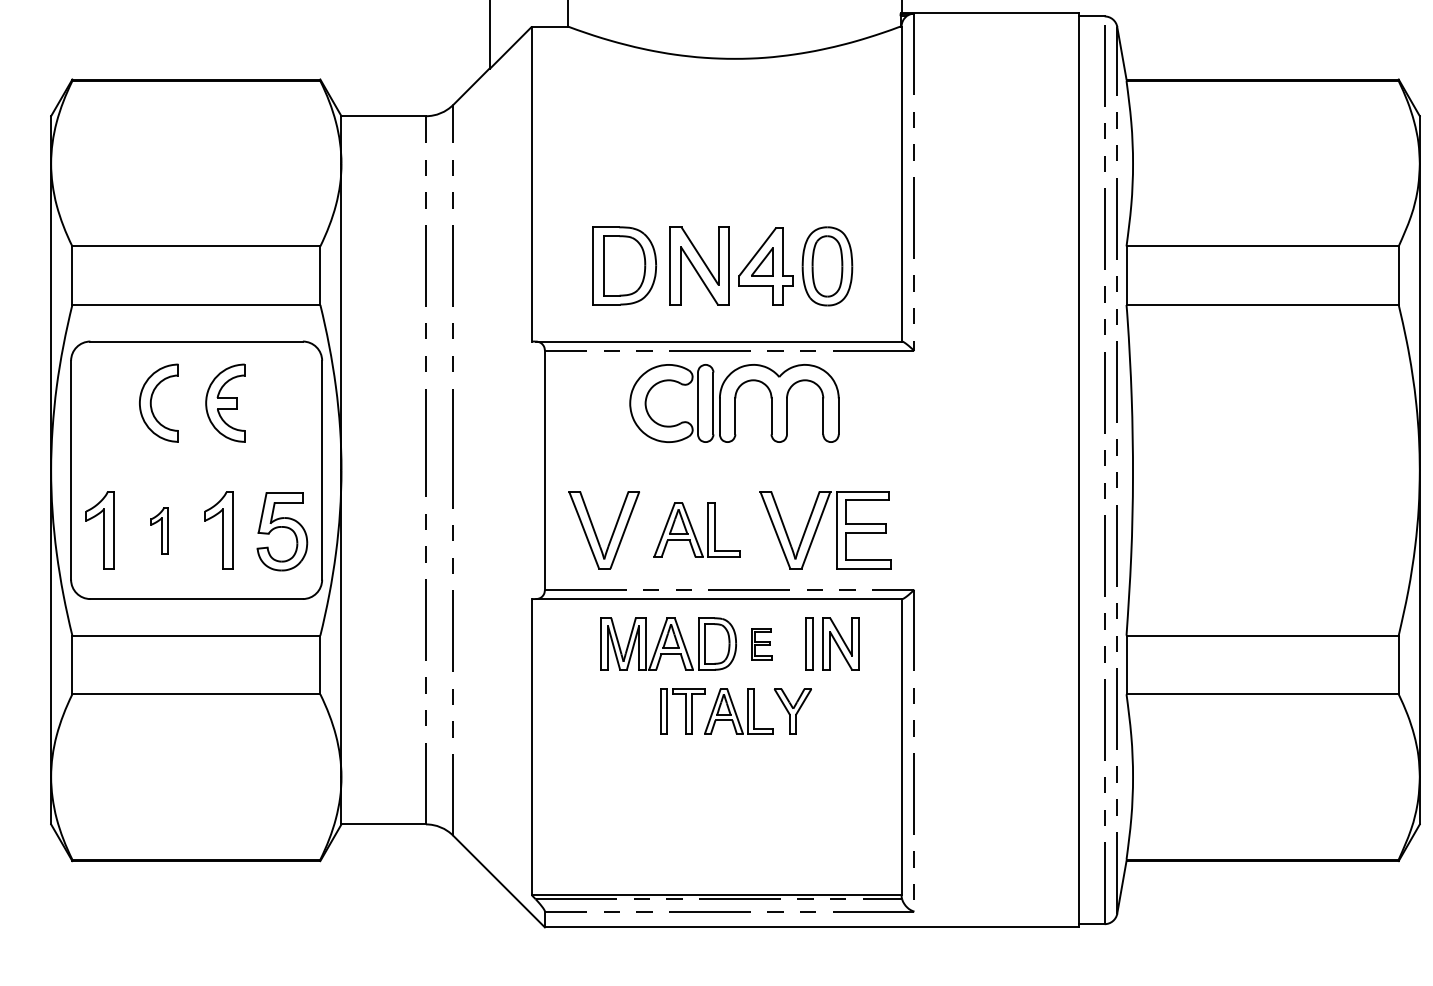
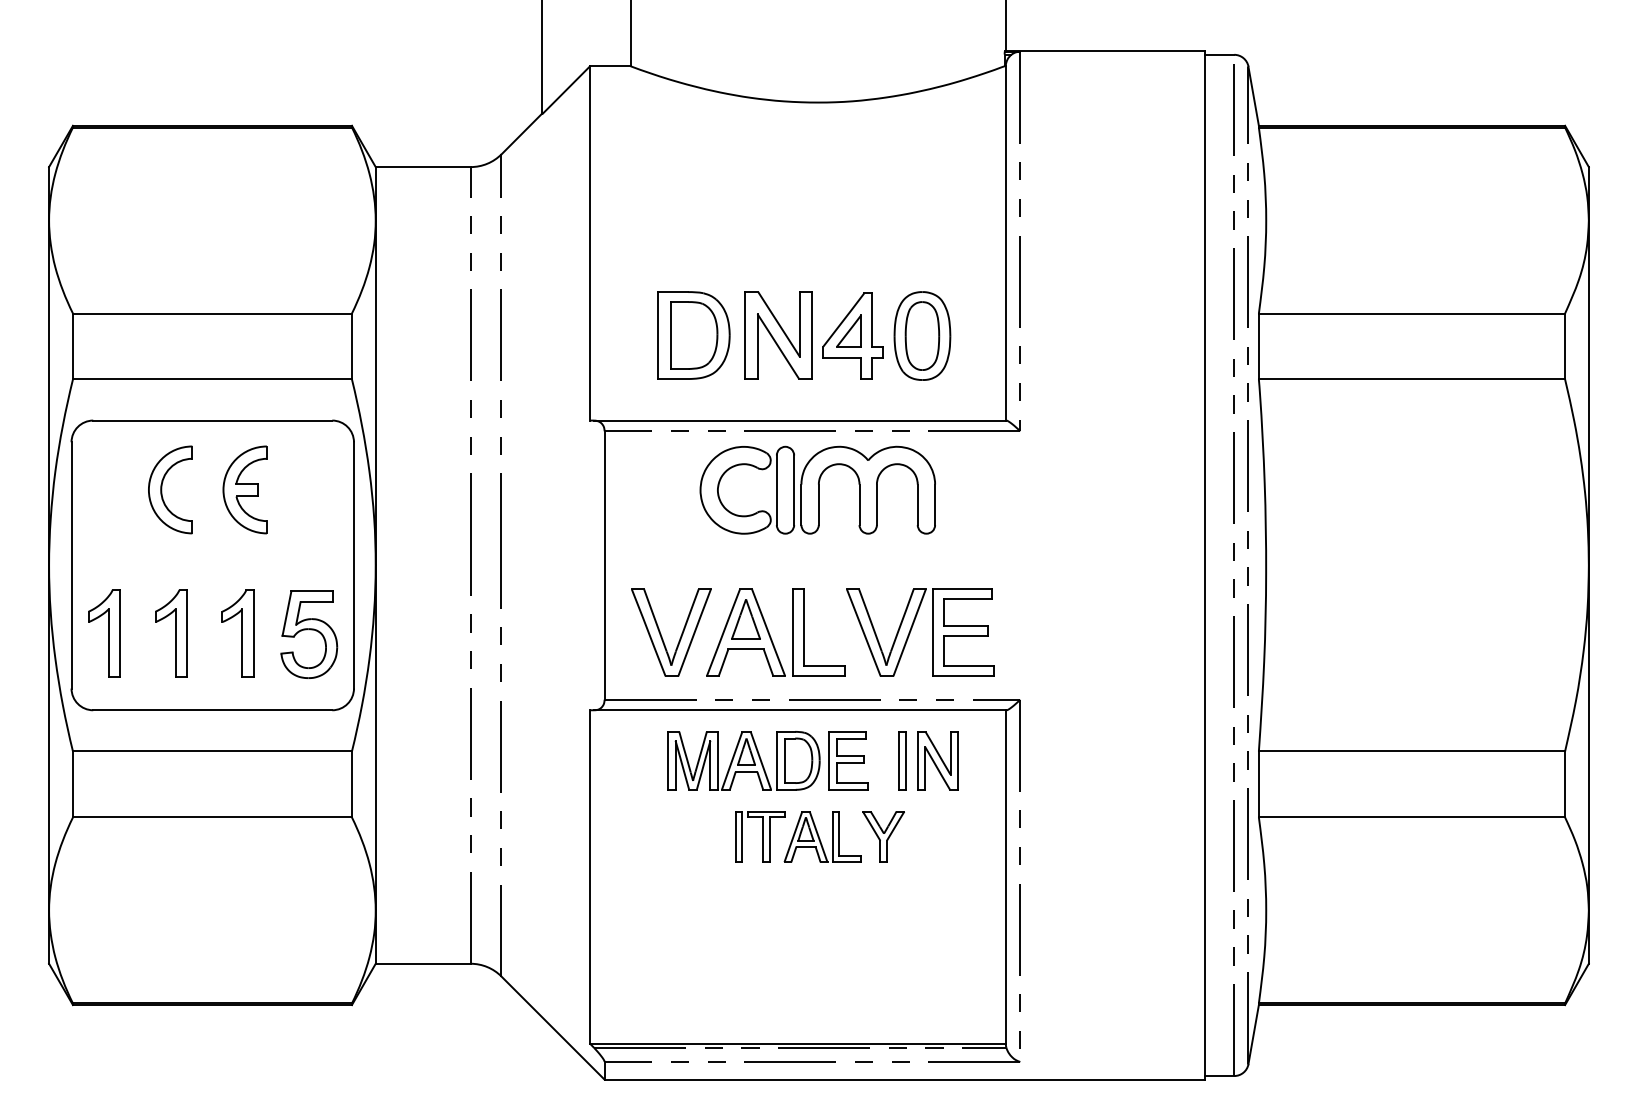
part: (696, 529) -> (775, 632), size x1.43
part: (159, 530) -> (171, 633), size x1.67
part: (761, 643) -> (848, 760), size x1.67

